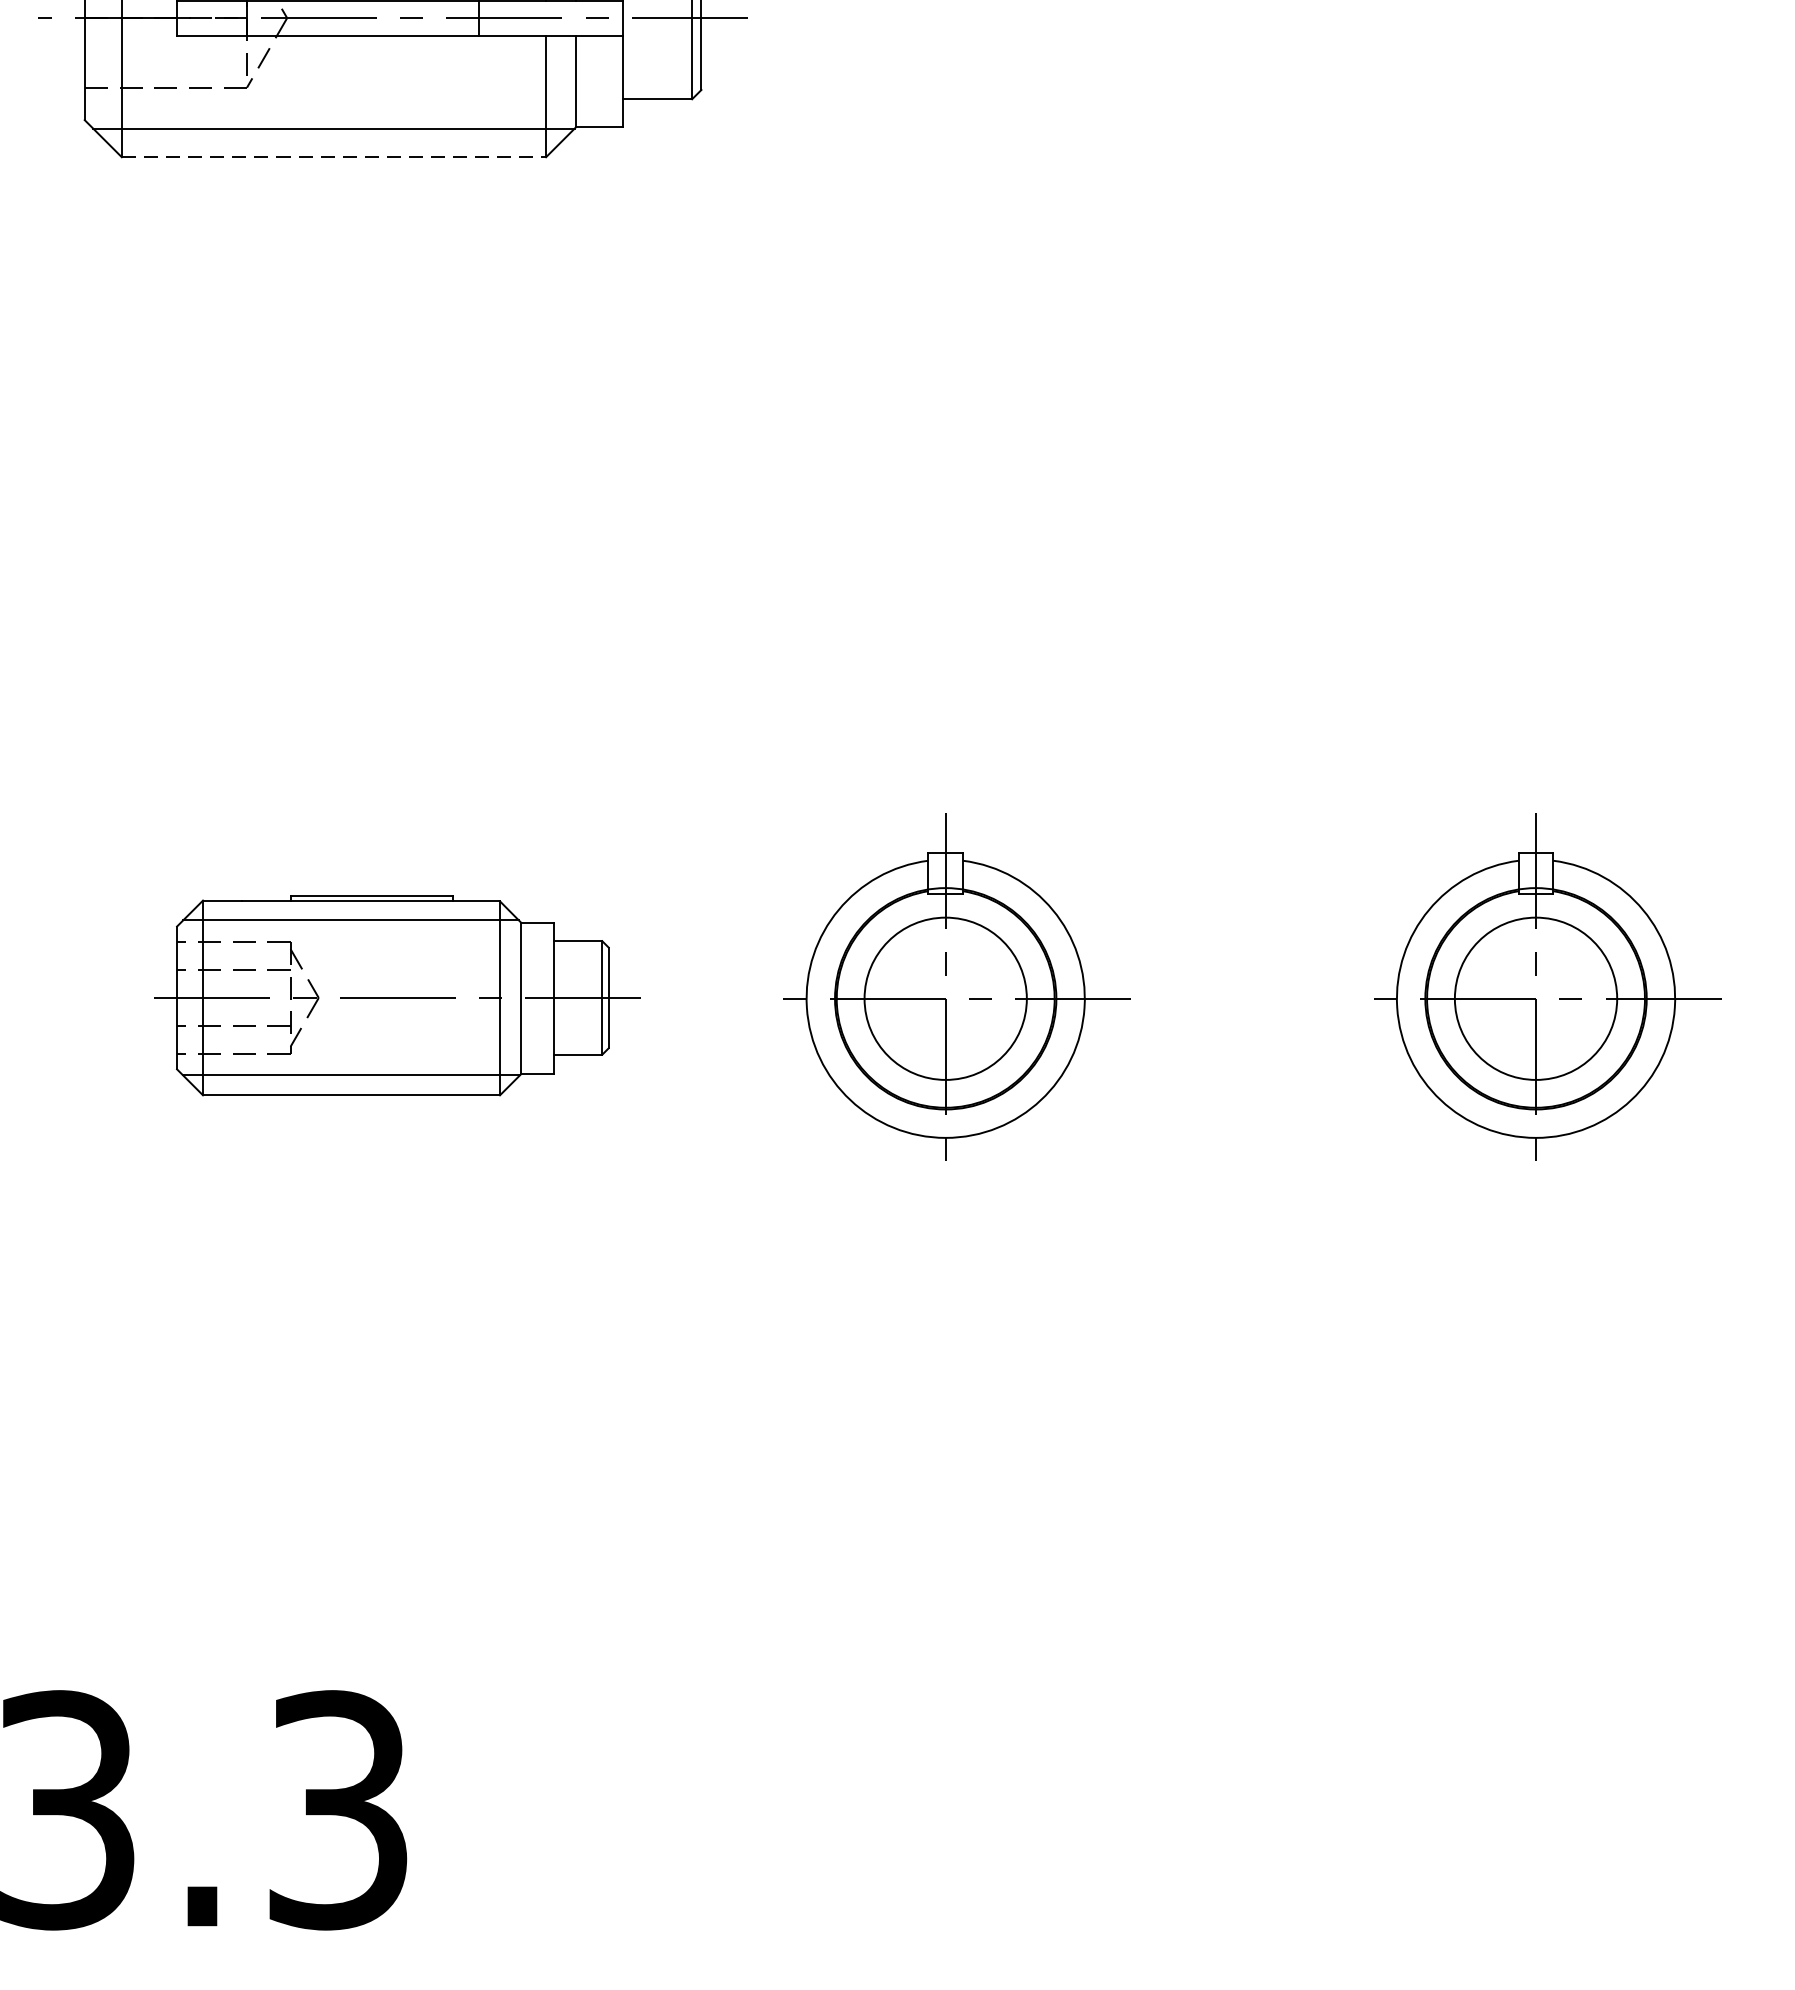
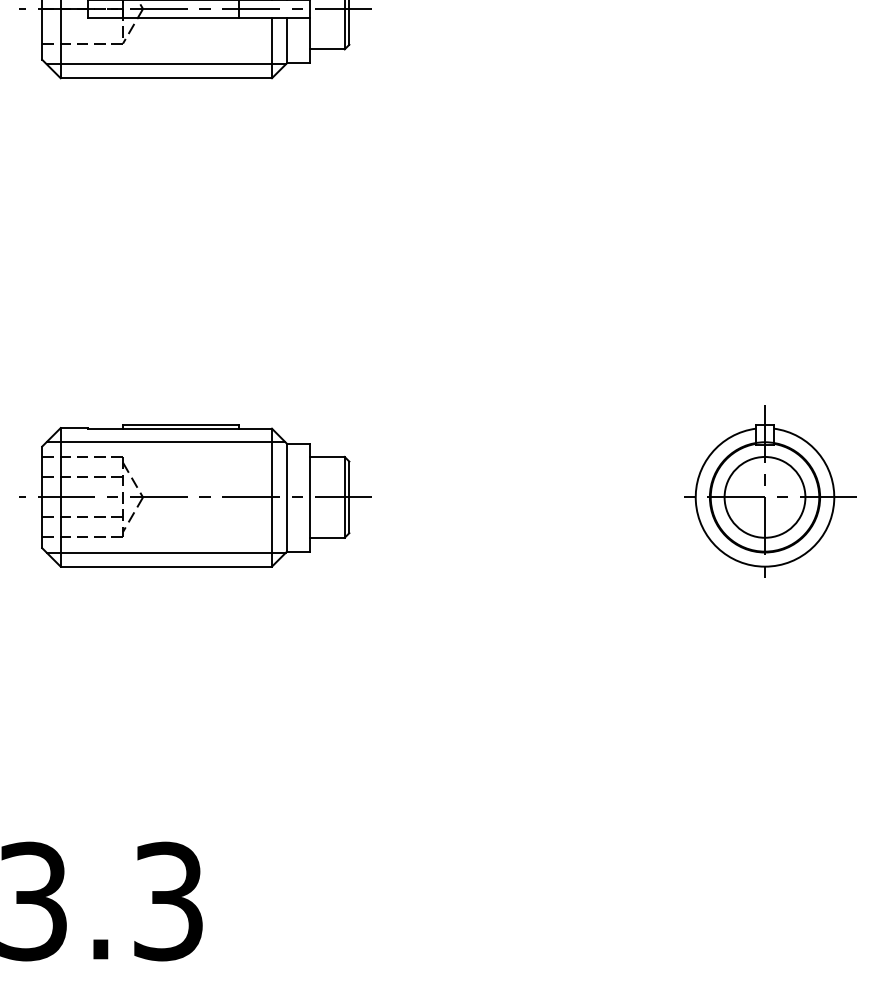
line: (334, 157) -> (166, 78), dashed -> solid
part: (956, 986) -> (476, 491), removed
part: (392, 995) -> (195, 495), size x1.43

